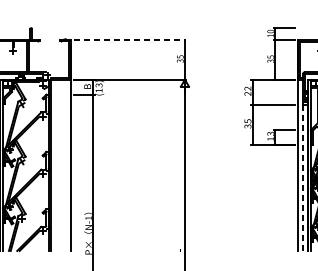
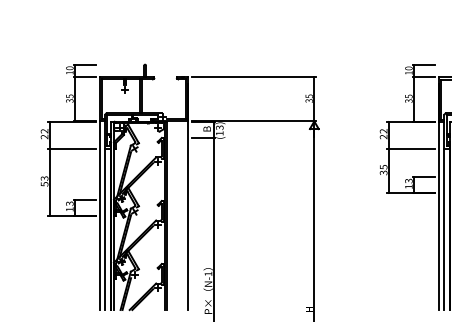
line: (129, 39) -> (253, 77), dashed -> solid
line: (303, 177) -> (444, 229), dashed -> solid

